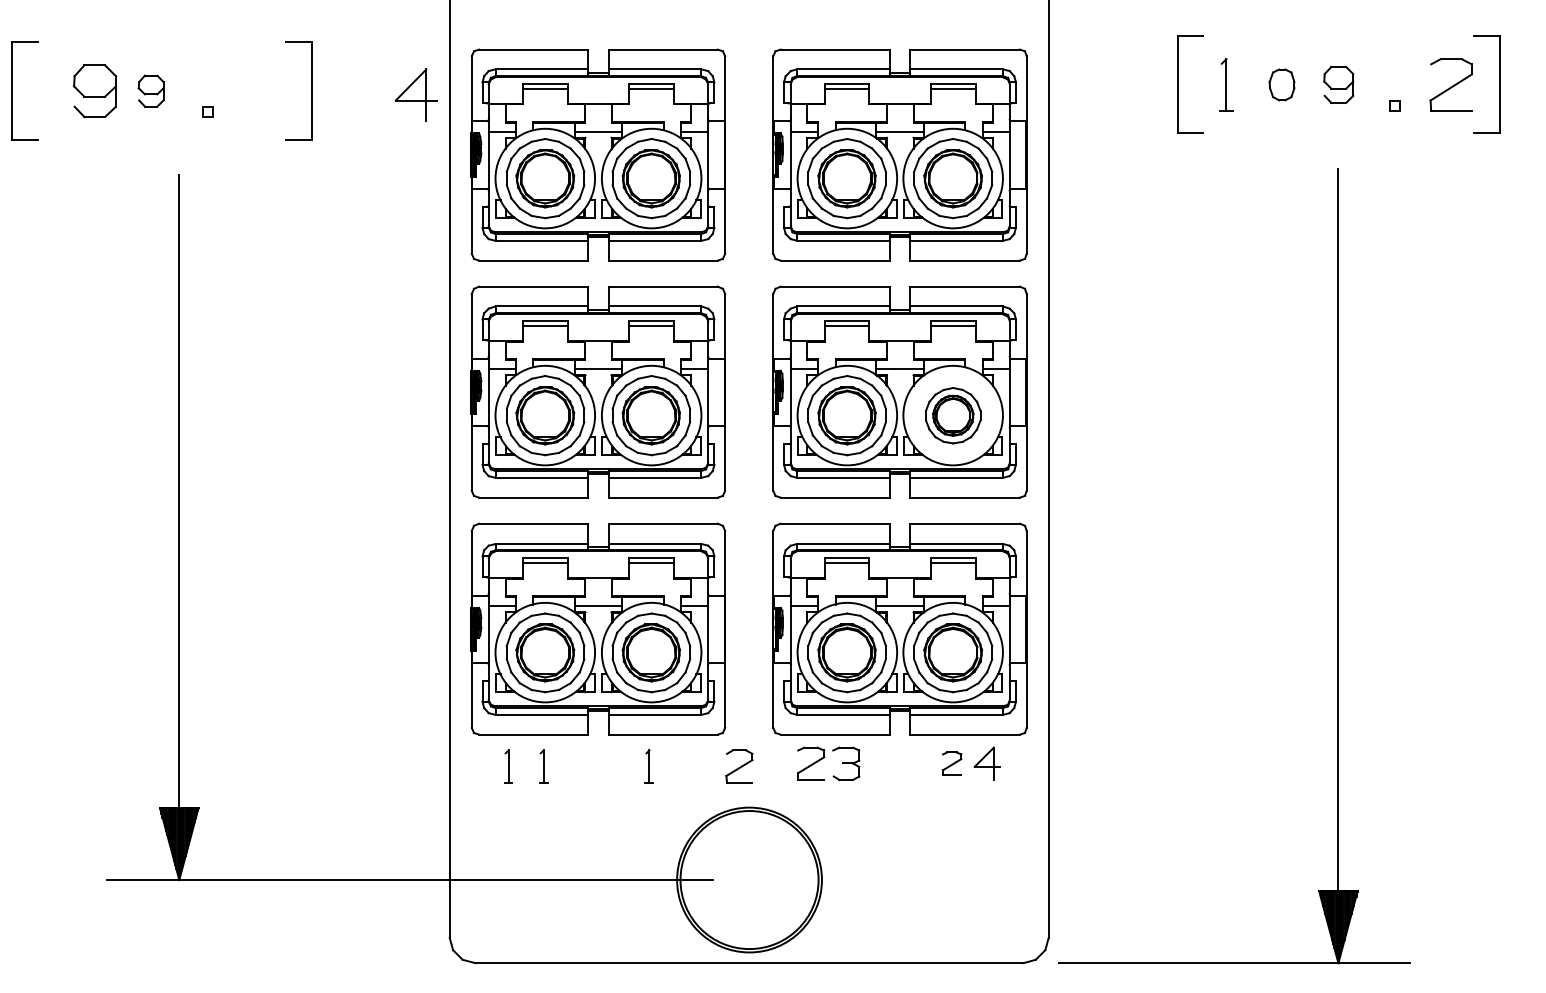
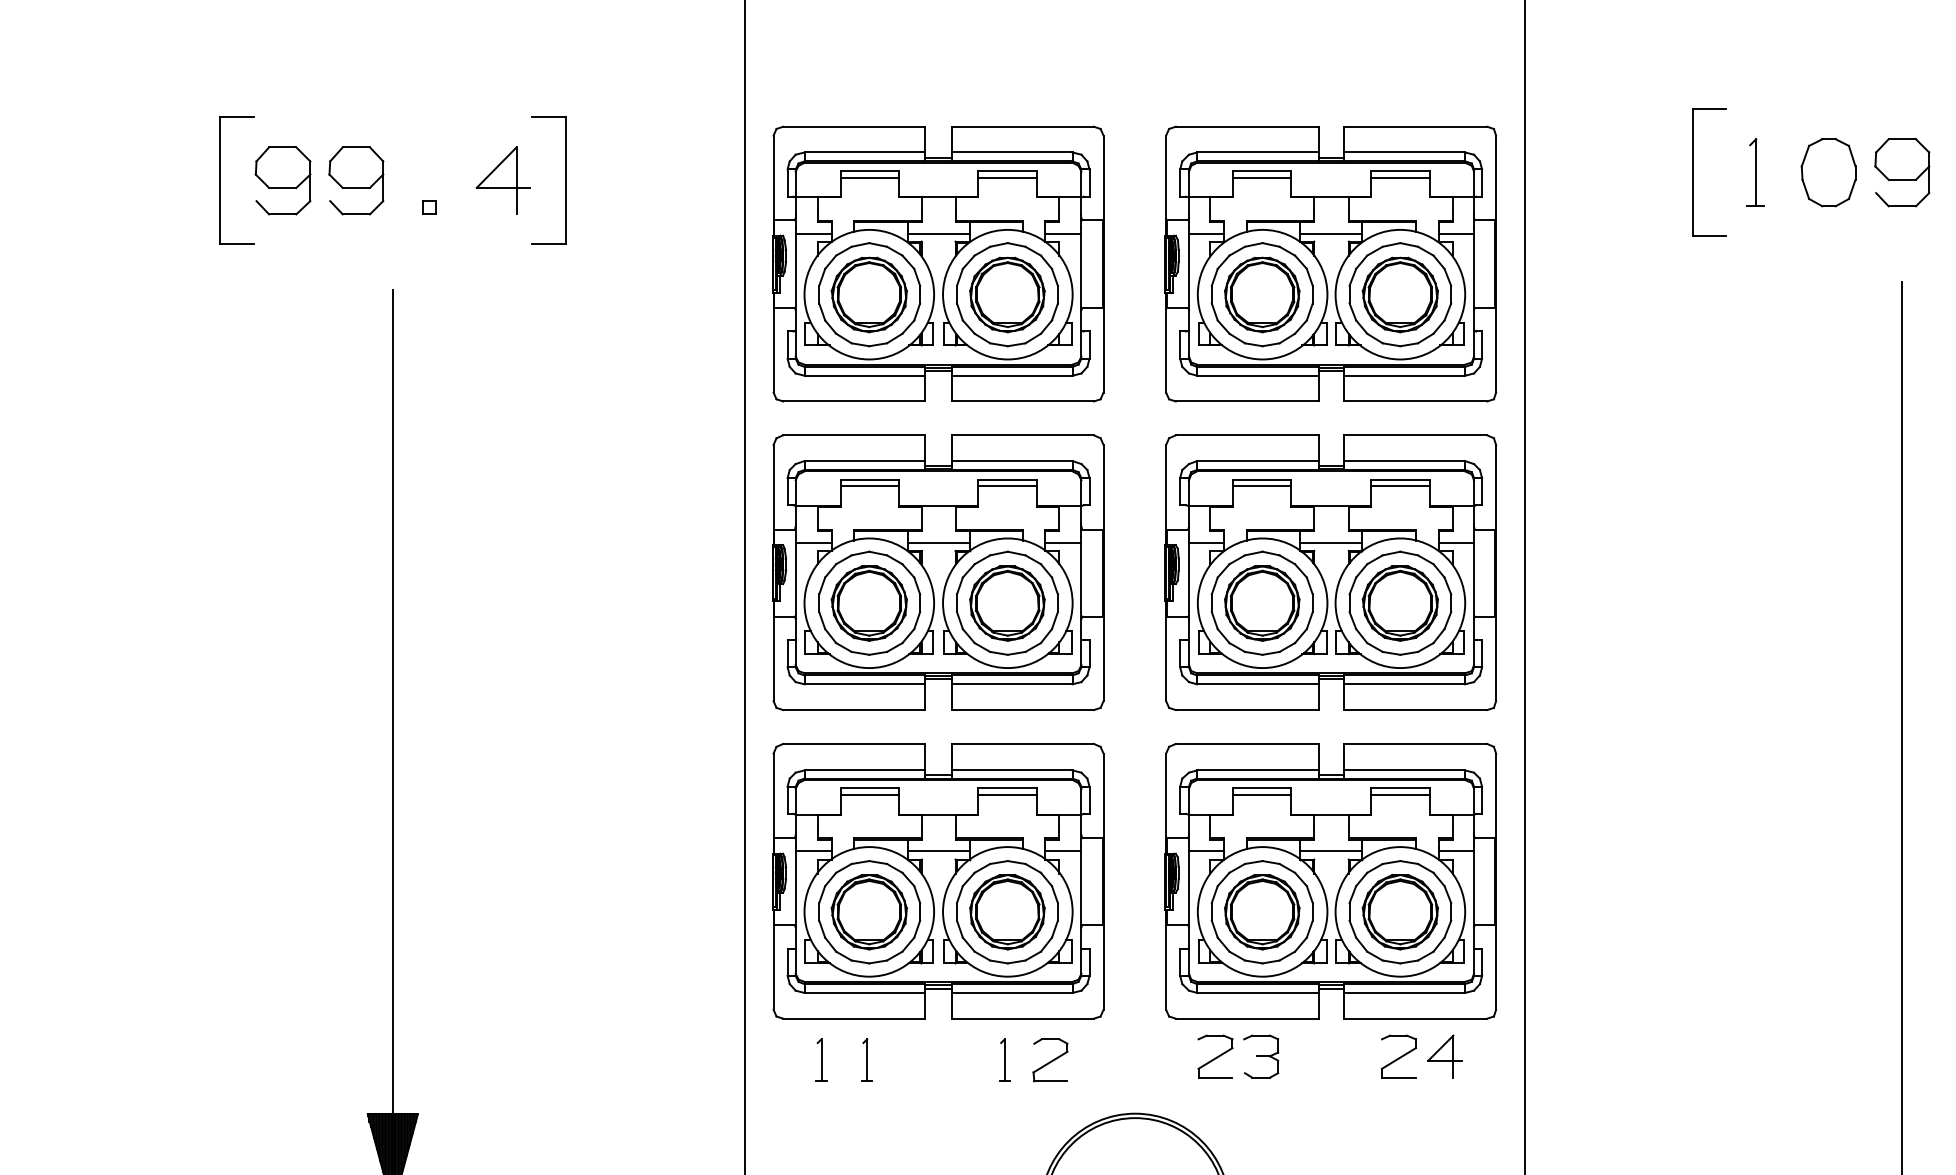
part: (1281, 84) -> (1827, 172), size x1.67
part: (1338, 84) -> (1902, 172), size x1.43
part: (12, 90) -> (219, 180), moved
part: (150, 90) -> (355, 180), size x1.67
part: (415, 94) -> (502, 180), moved
part: (953, 415) -> (1400, 603), size x1.43
part: (952, 763) -> (1399, 1056), size x1.43
part: (739, 766) -> (1050, 1060), moved

